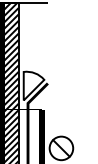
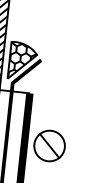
hatch: (33, 85) -> (22, 60), added

